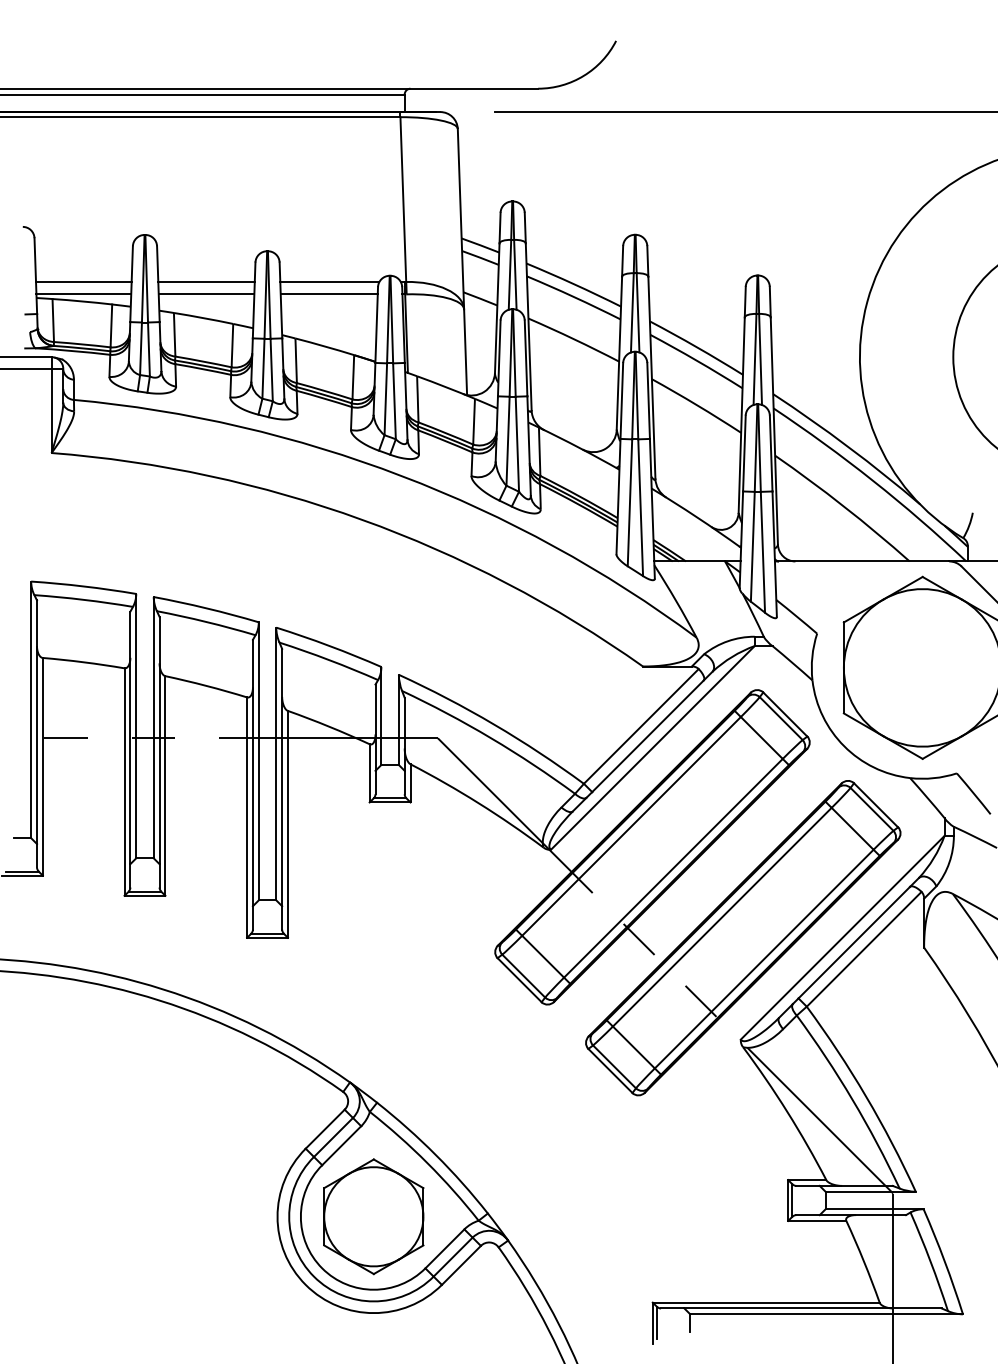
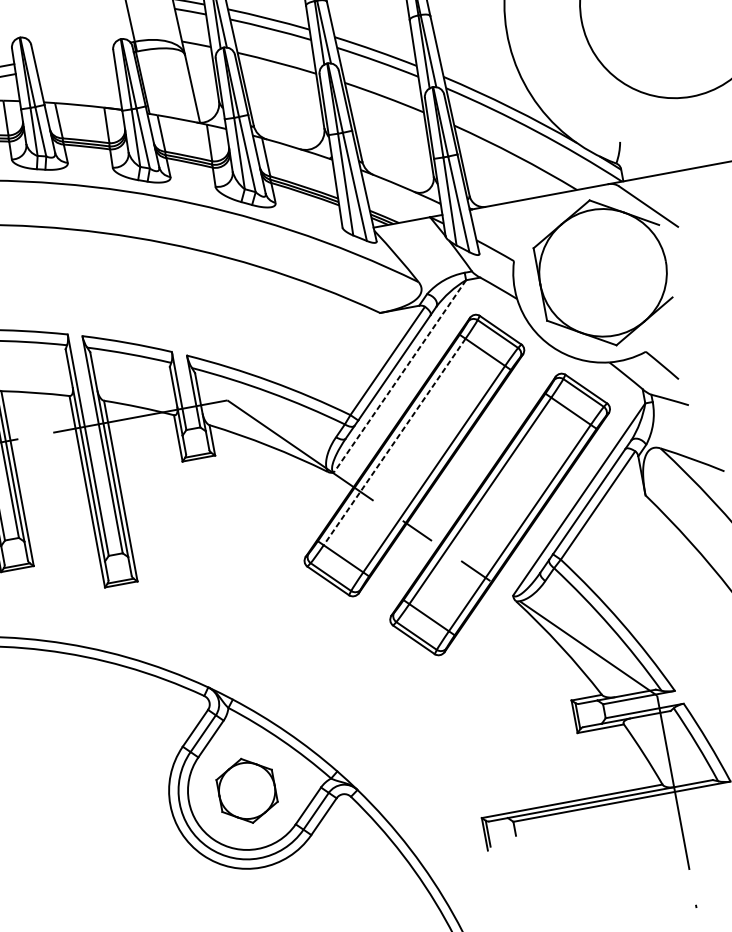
line: (329, 282) -> (73, 53), removed
line: (328, 294) -> (74, 63), removed
line: (652, 747) -> (399, 376), solid -> dashed
line: (631, 826) -> (394, 442), solid -> dashed
part: (373, 1216) -> (246, 790), size x0.7

